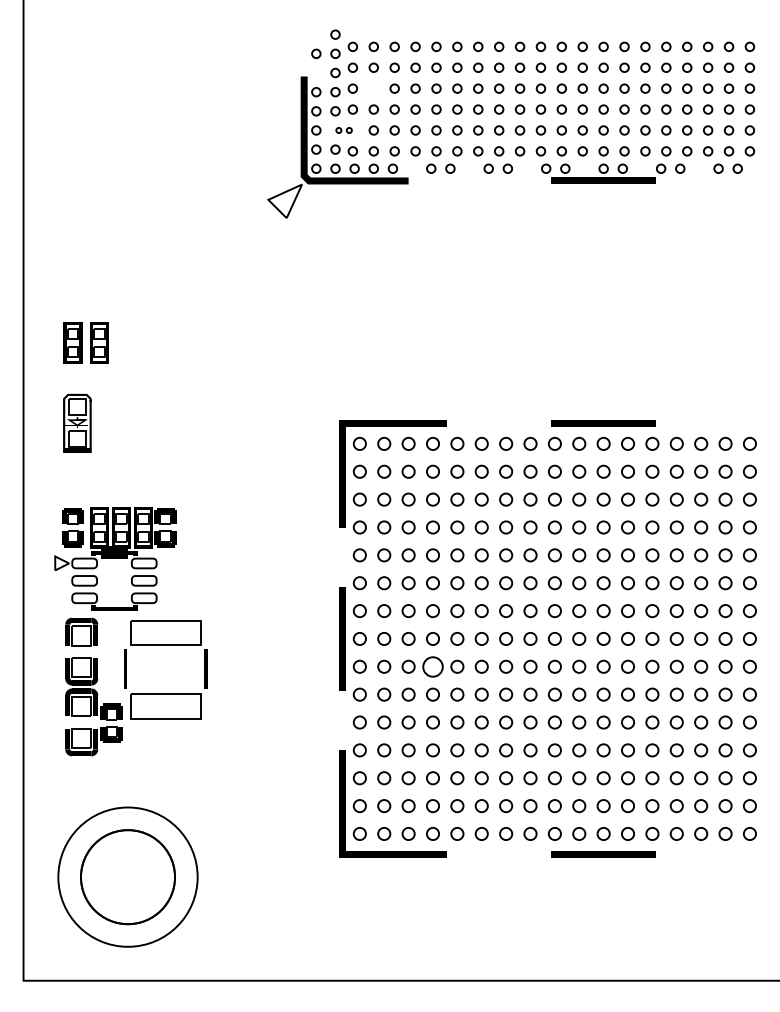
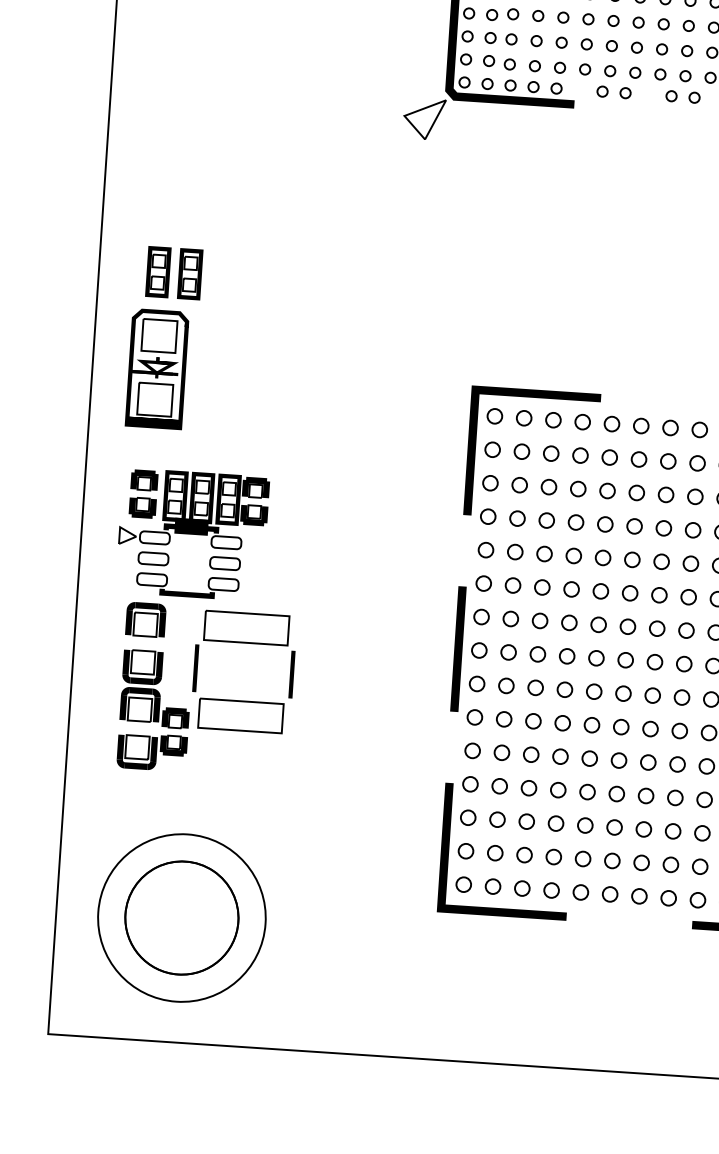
part: (343, 130) -> (500, 38), size x1.67
part: (77, 423) -> (157, 369), size x1.67
circle: (432, 666) -> (564, 689), size x0.62

